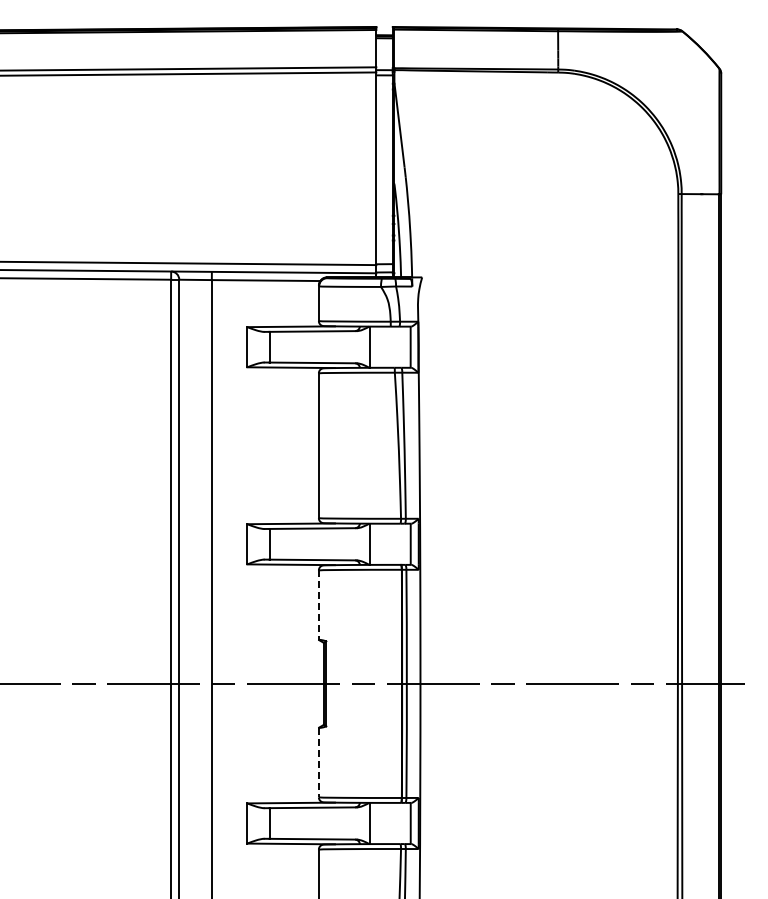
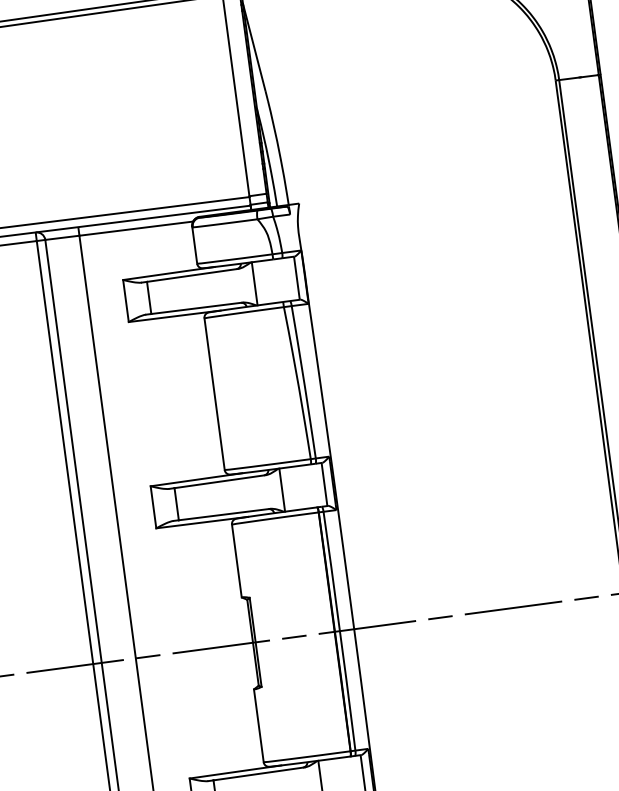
line: (318, 605) -> (236, 561), dashed -> solid
line: (318, 762) -> (258, 725), dashed -> solid

